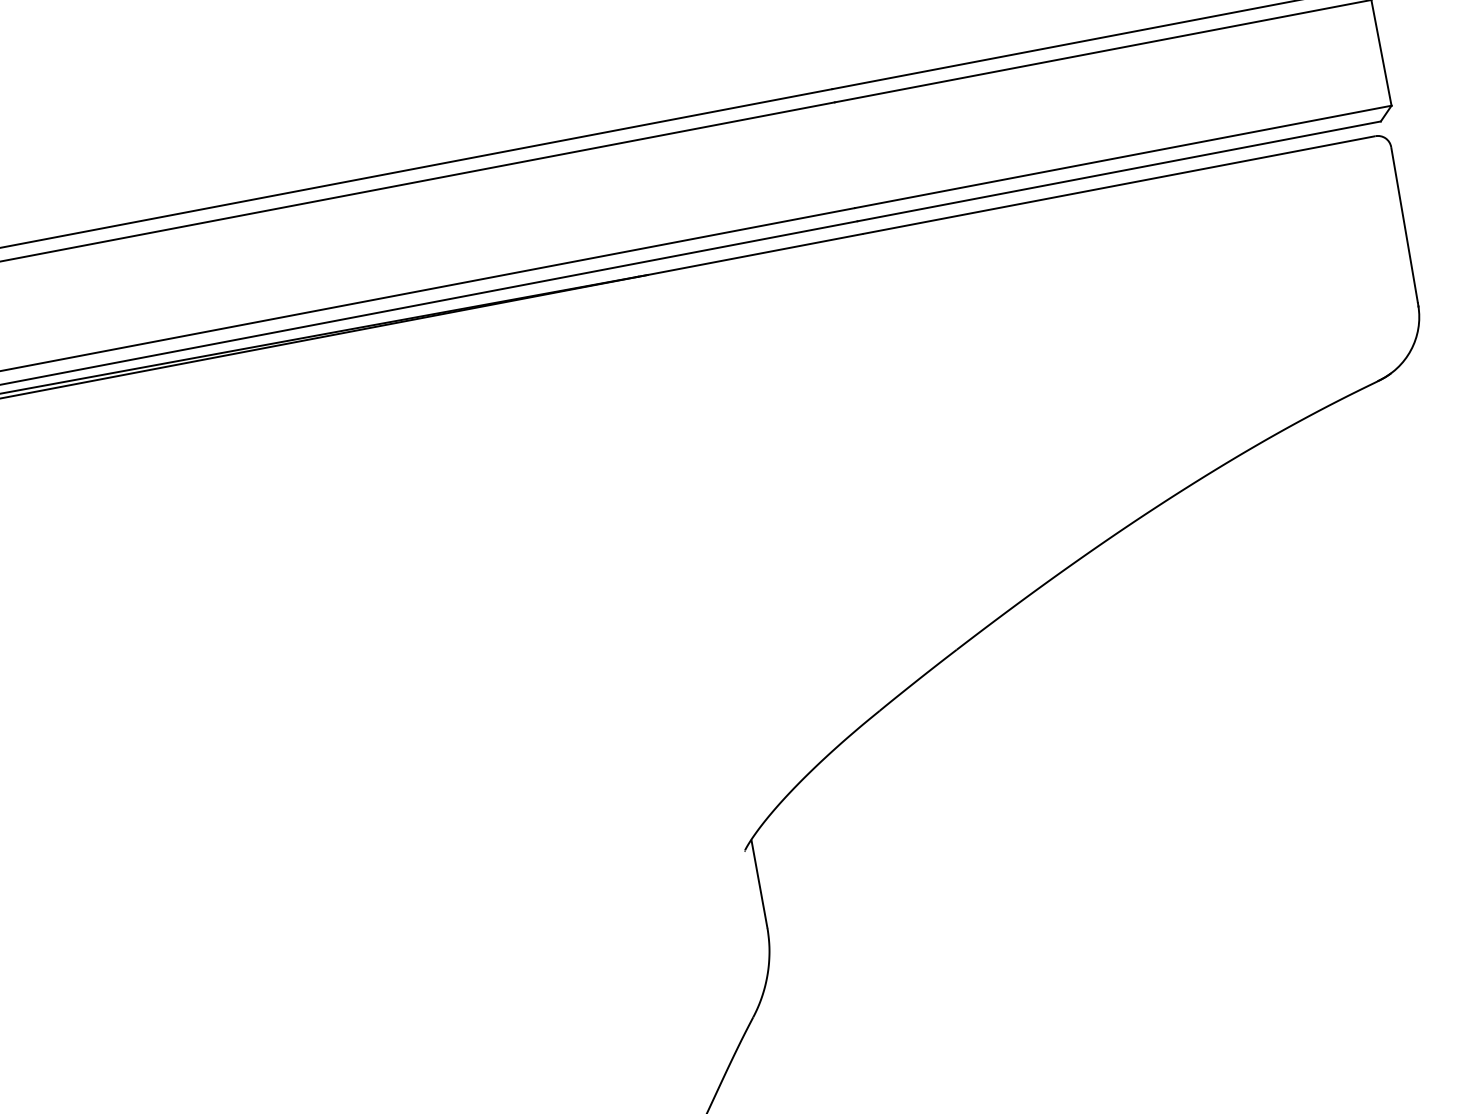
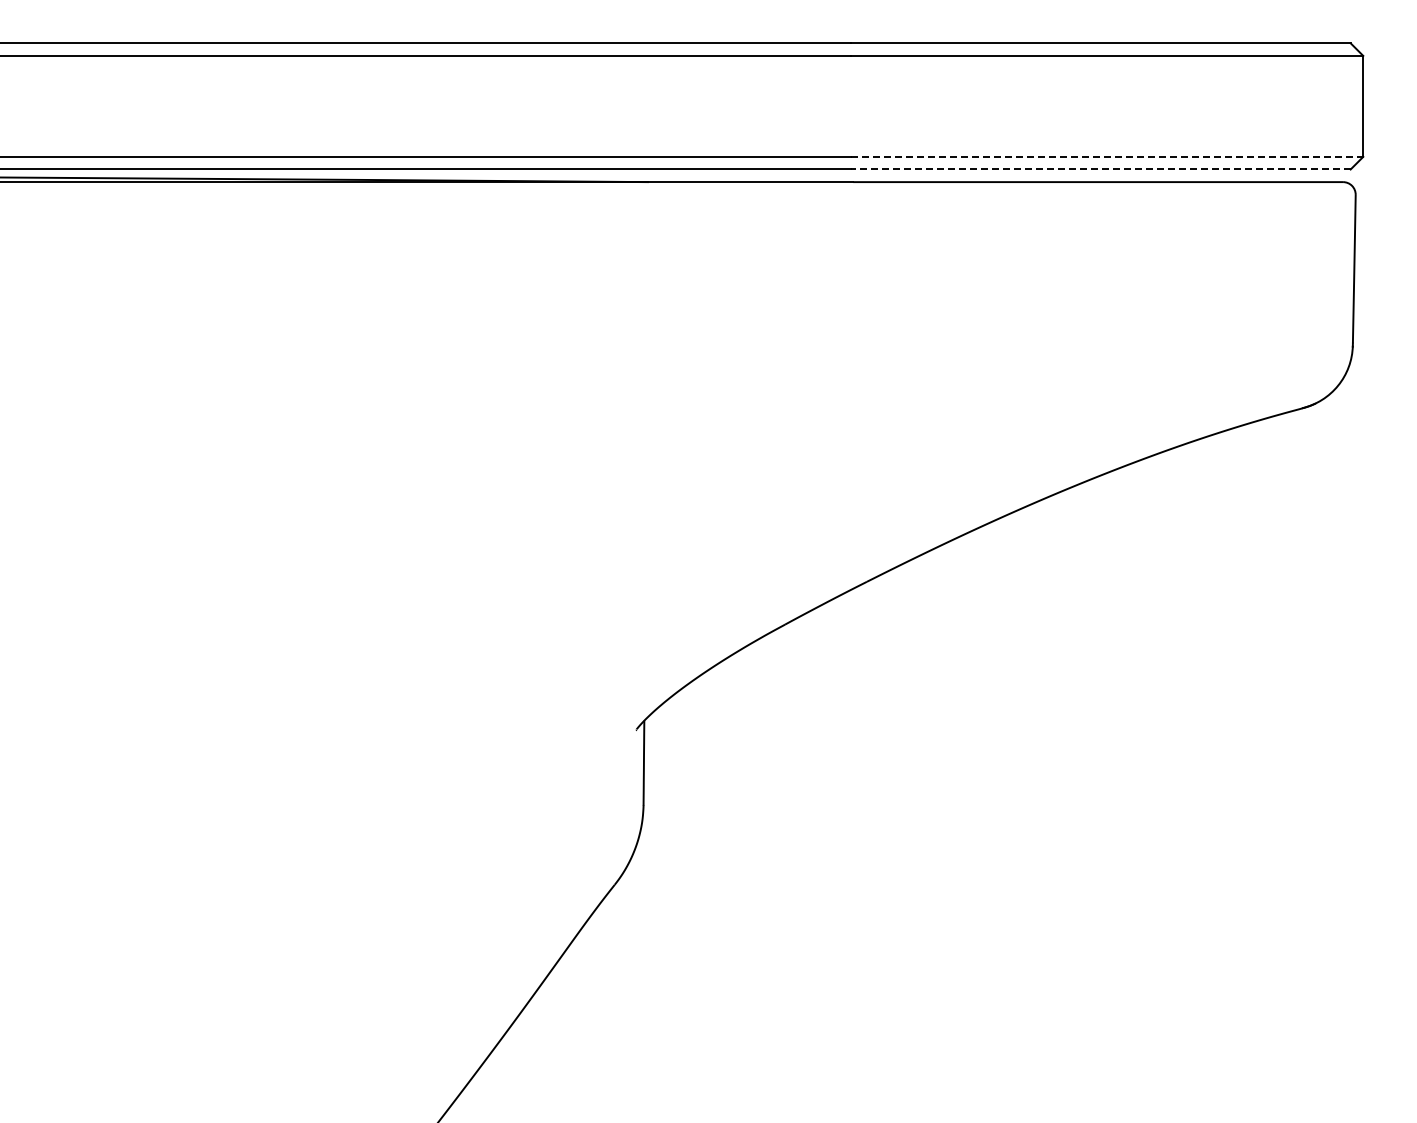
line: (1123, 156) -> (1107, 156), solid -> dashed
line: (1118, 171) -> (1100, 169), solid -> dashed

